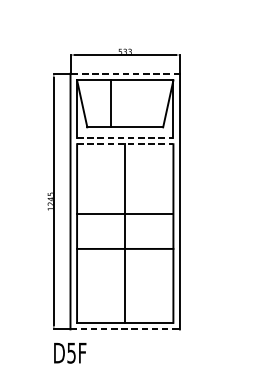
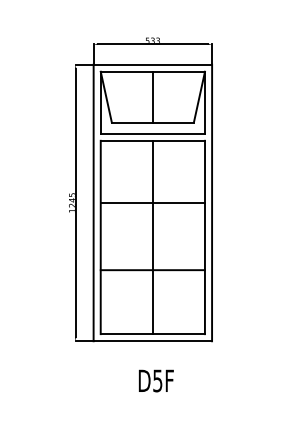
line: (124, 73) -> (152, 64), dashed -> solid
line: (111, 103) -> (152, 96), moved
line: (125, 137) -> (153, 133), dashed -> solid
line: (125, 143) -> (153, 140), dashed -> solid
line: (124, 213) -> (152, 202), moved
line: (124, 249) -> (152, 270), moved
line: (125, 329) -> (153, 341), dashed -> solid
text: (70, 352) -> (156, 380), moved

